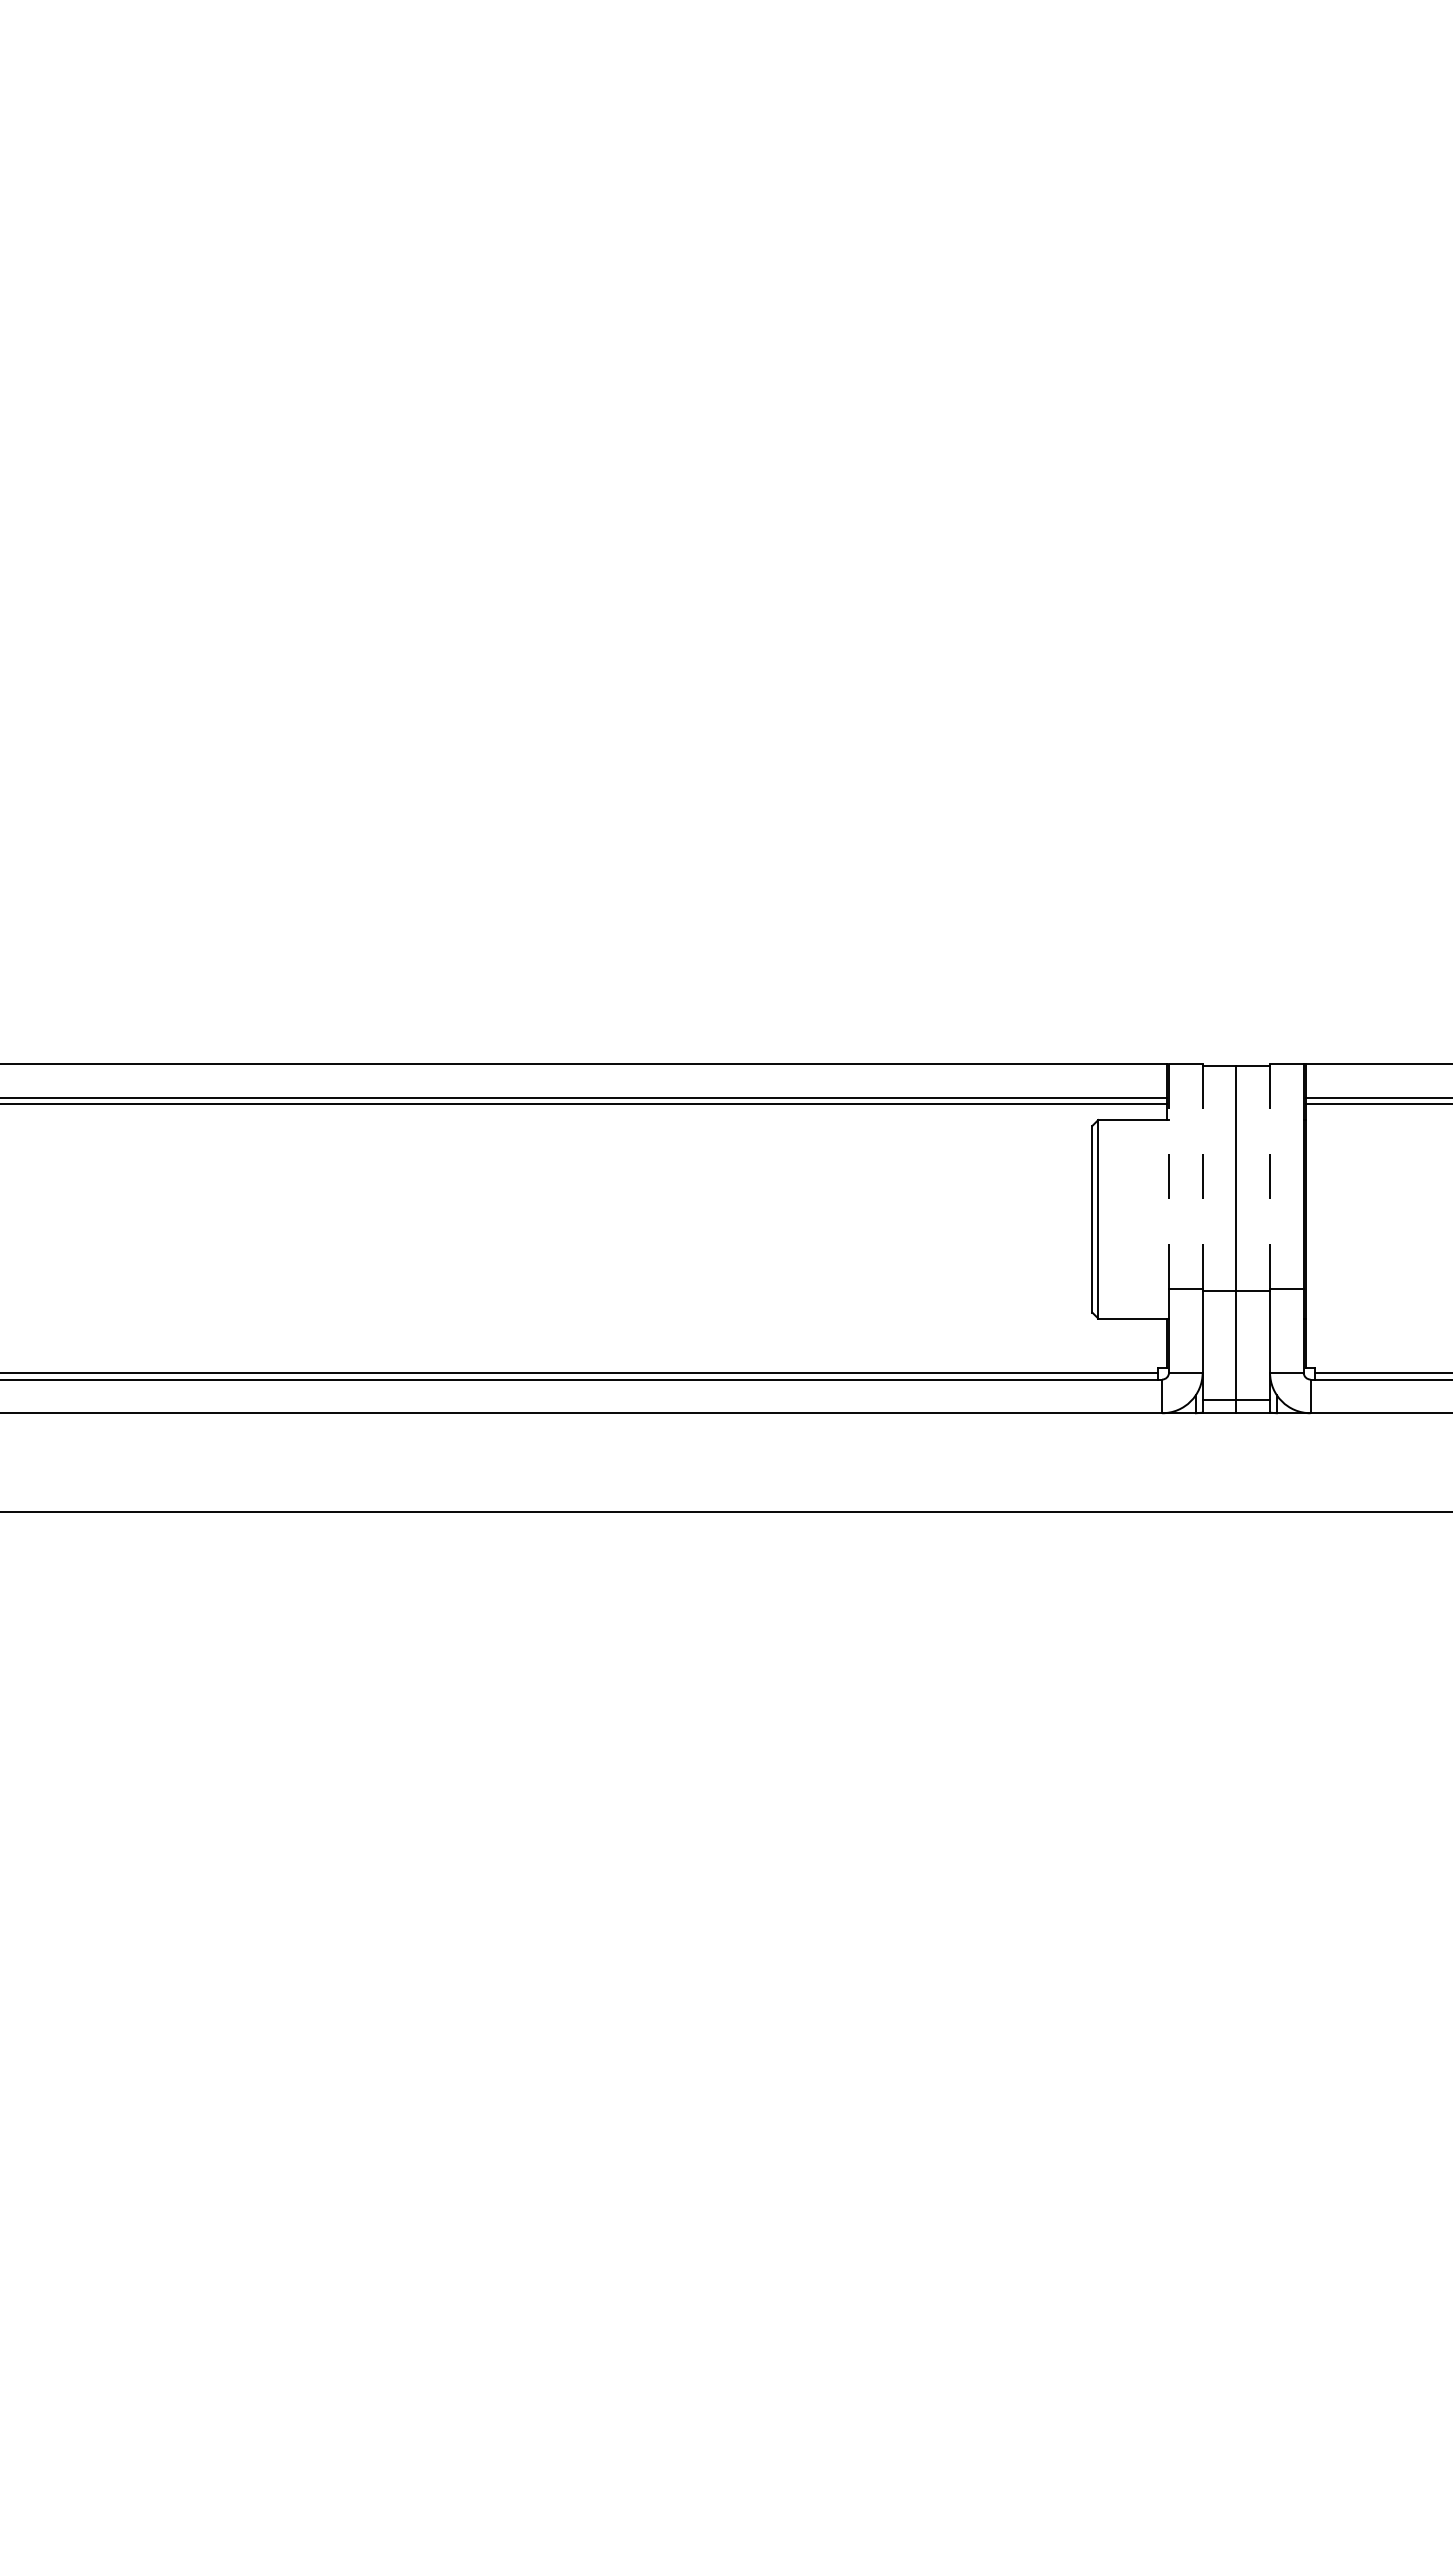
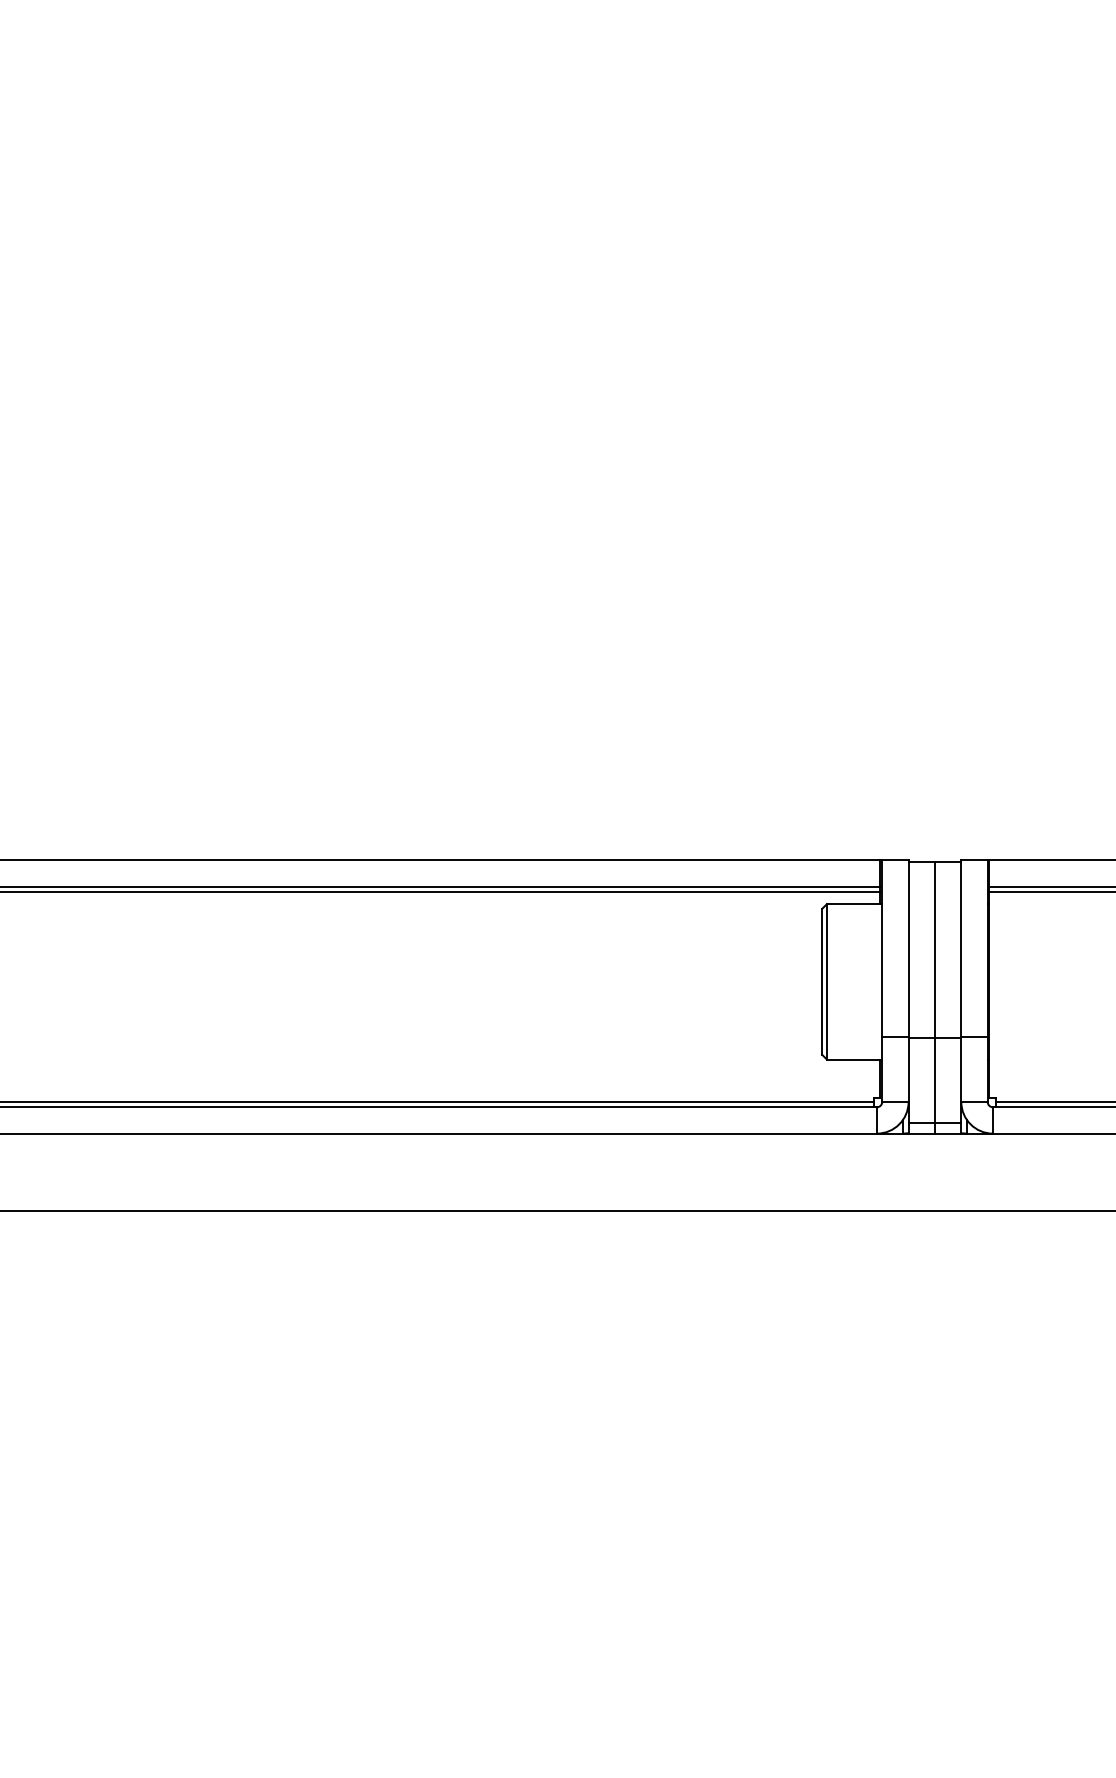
line: (1168, 1176) -> (881, 948), dashed -> solid
line: (1202, 1176) -> (908, 948), dashed -> solid
line: (1270, 1176) -> (961, 948), dashed -> solid

